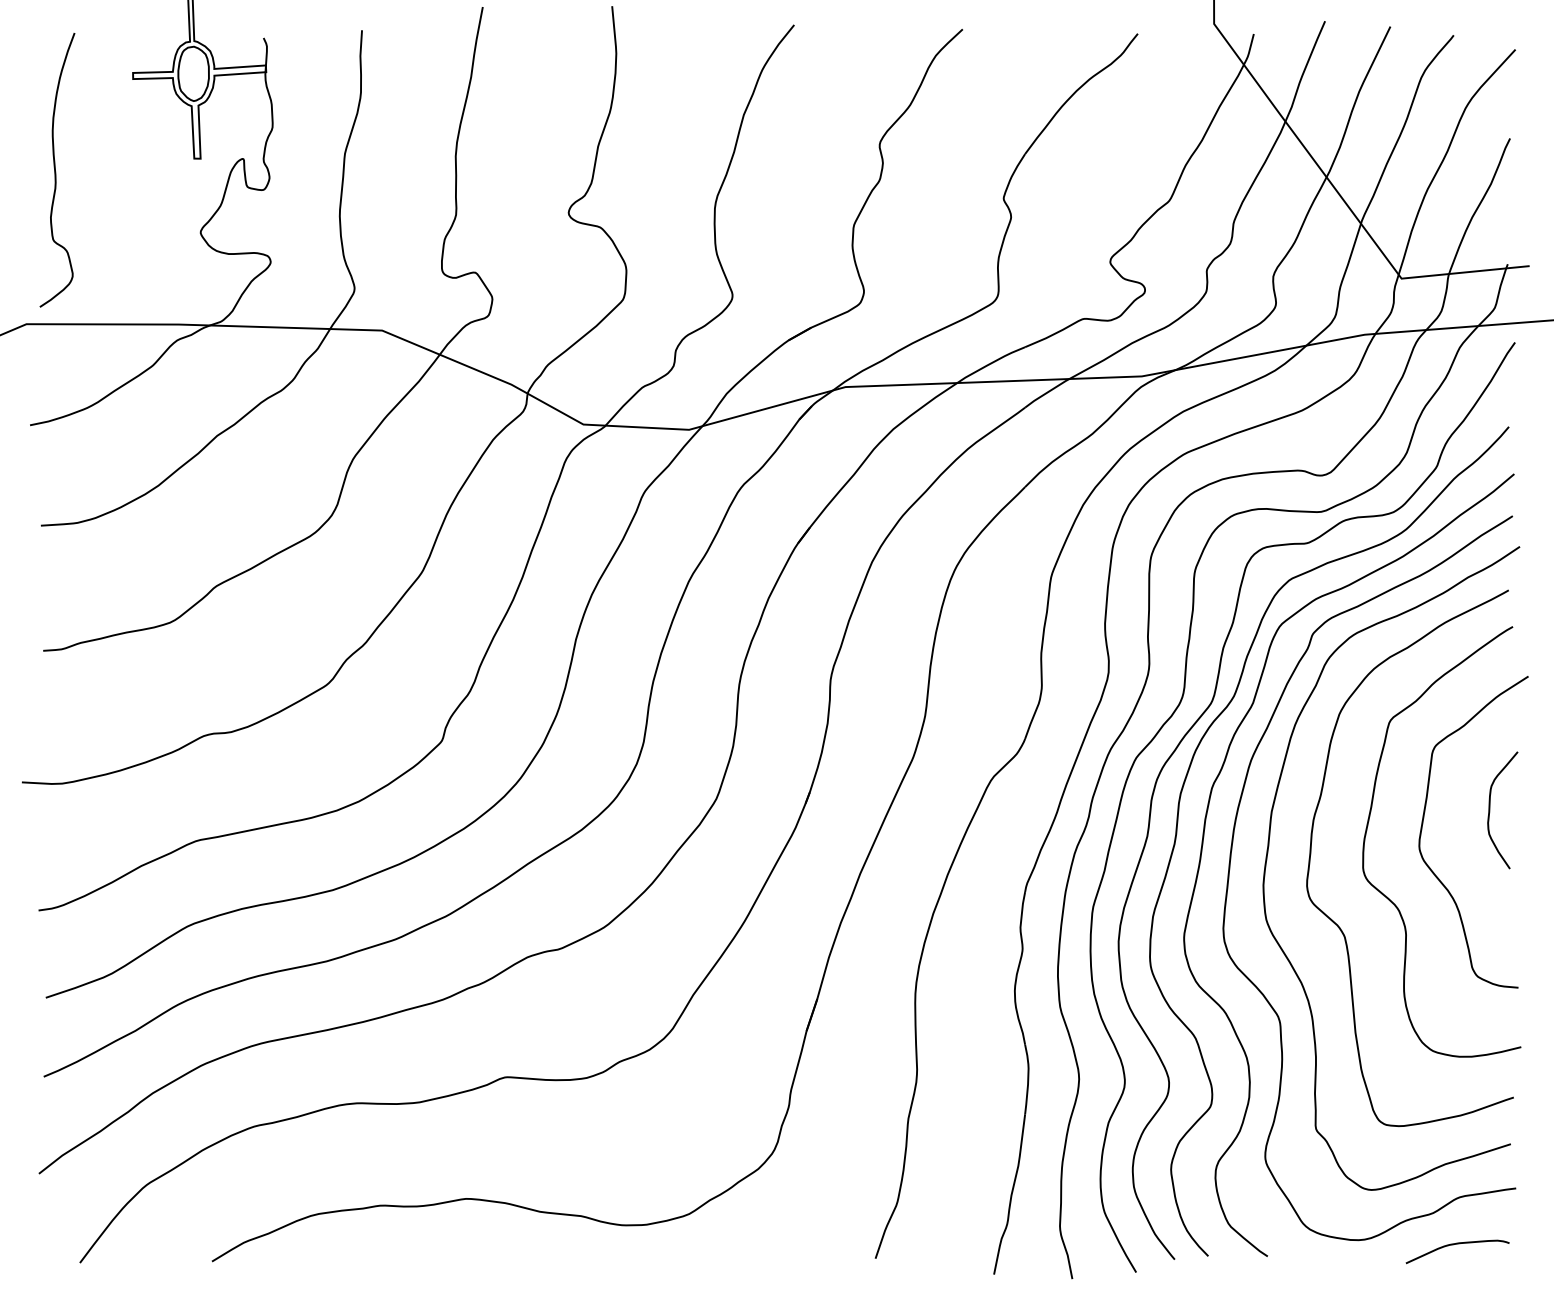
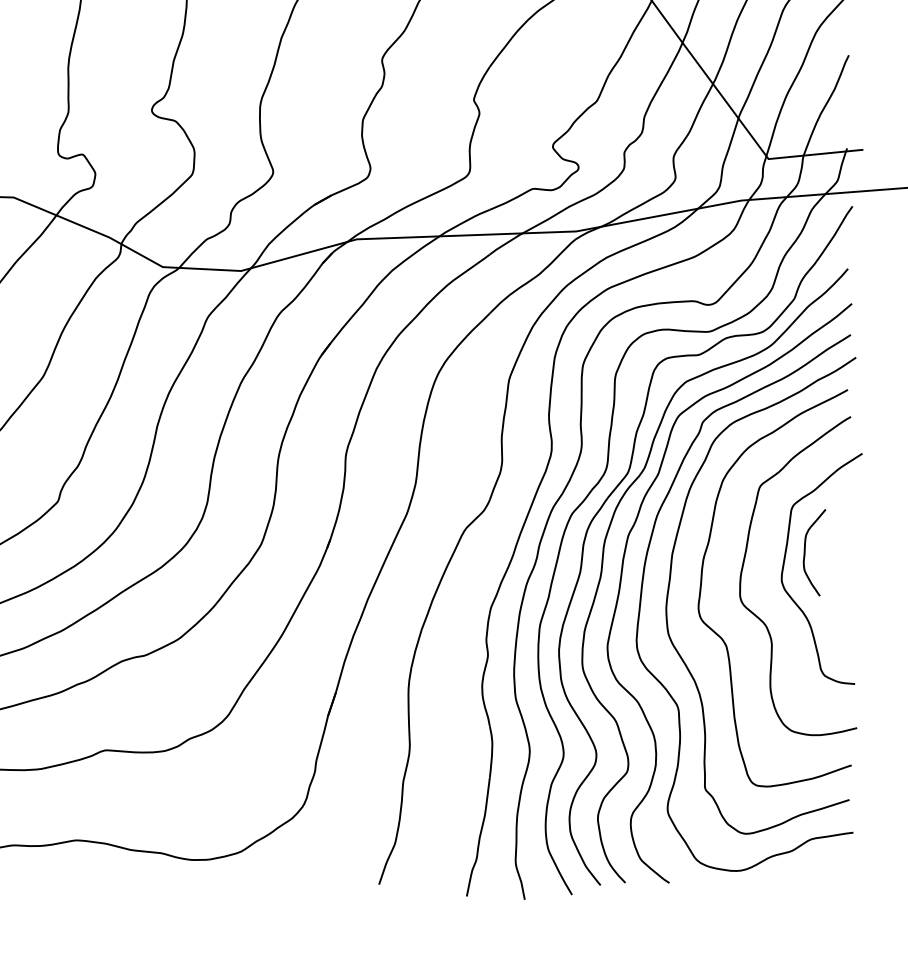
curve: (1490, 810) -> (805, 552), moved
curve: (1457, 1244) -> (809, 874), removed

